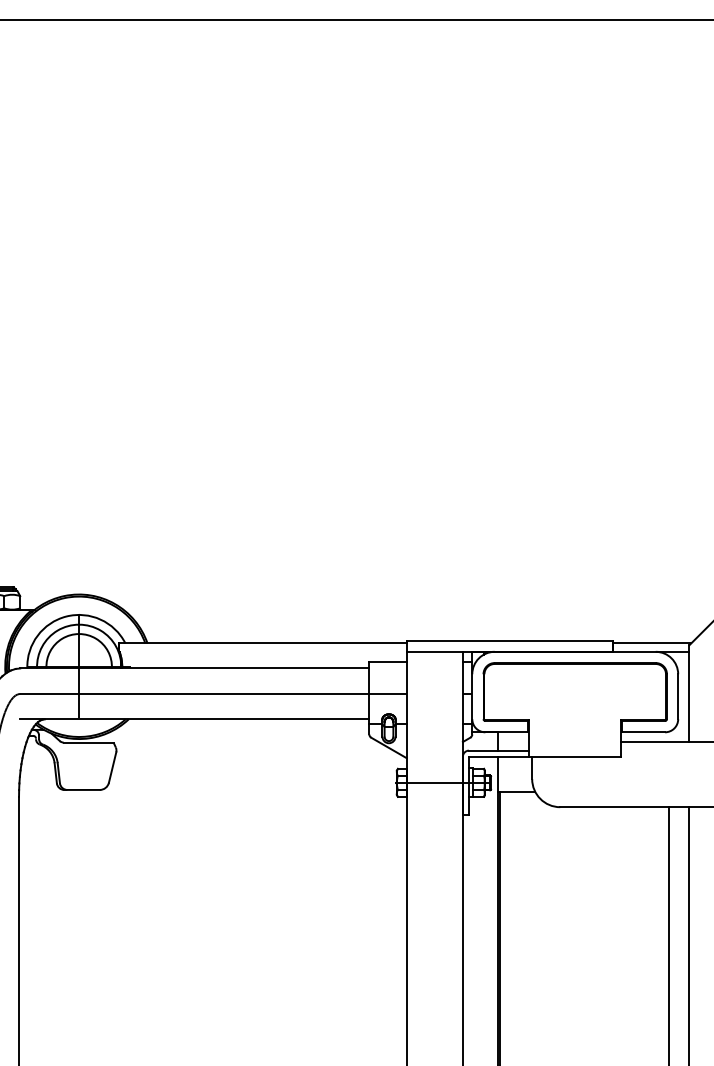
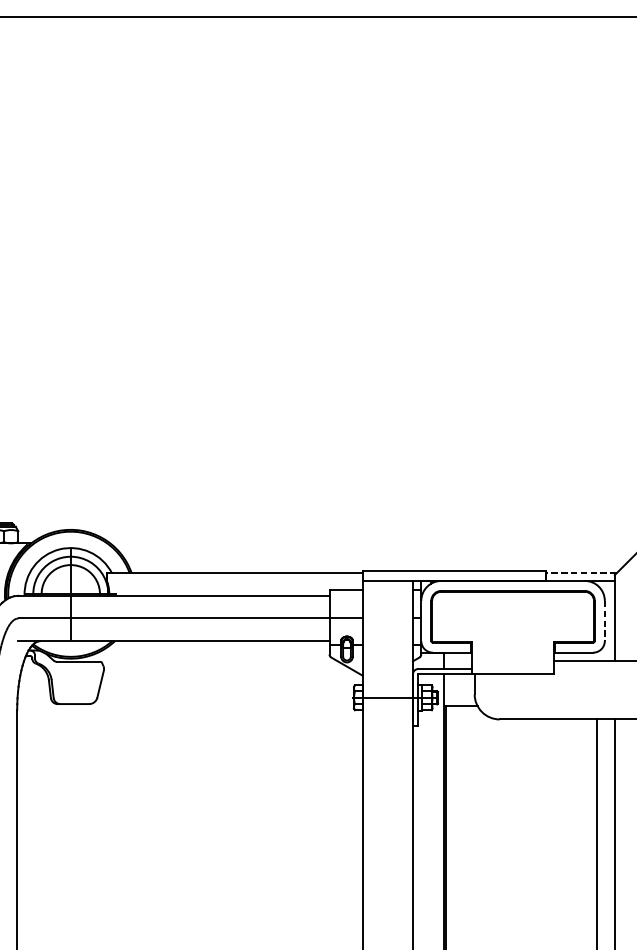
line: (651, 643) -> (581, 573), solid -> dashed
line: (678, 697) -> (605, 621), solid -> dashed

